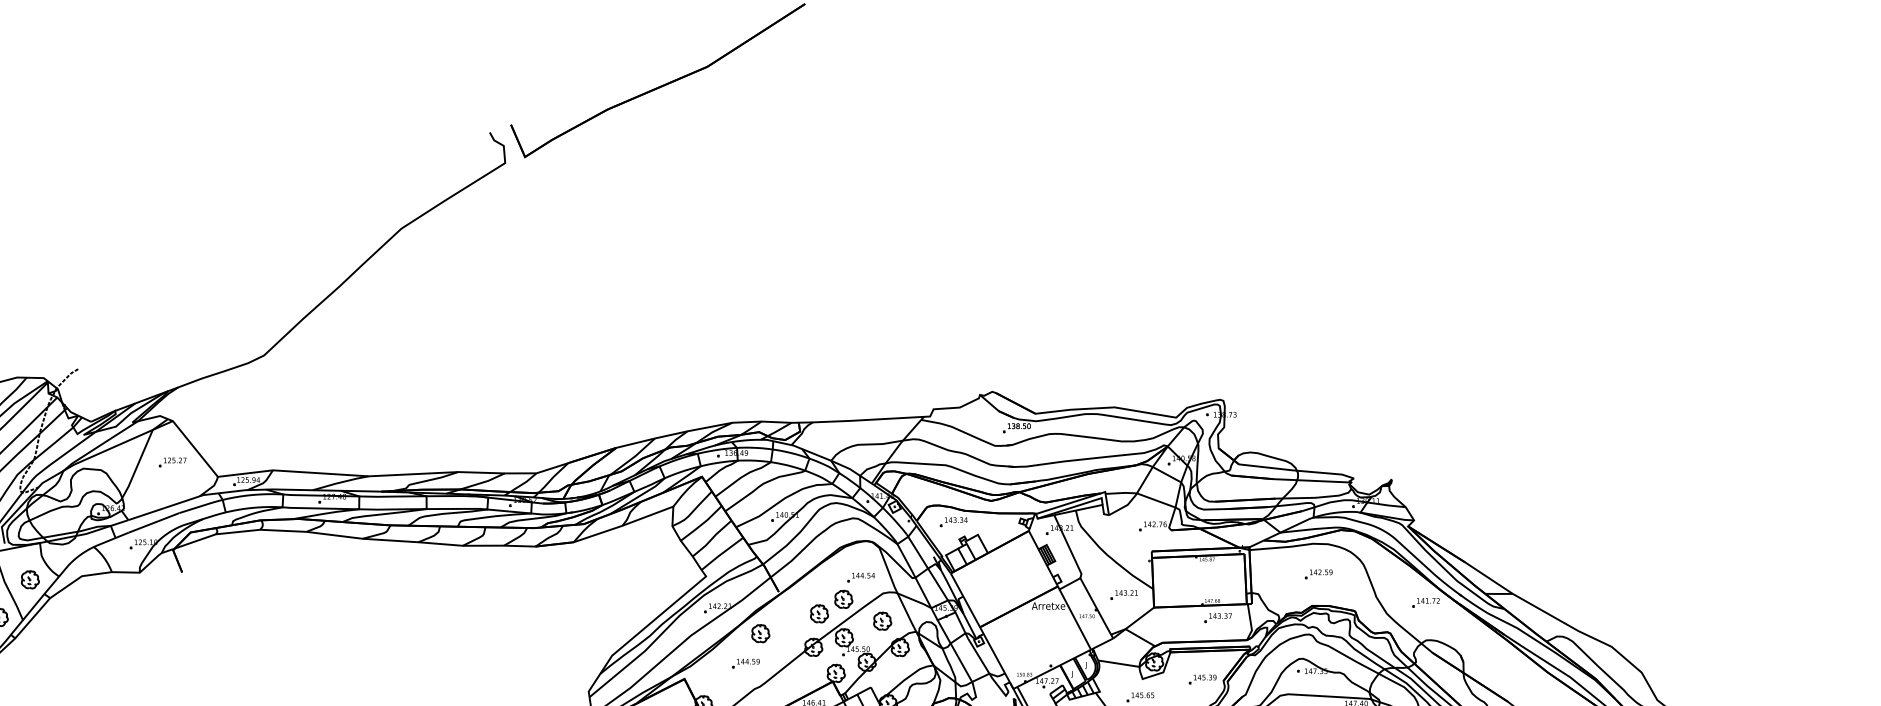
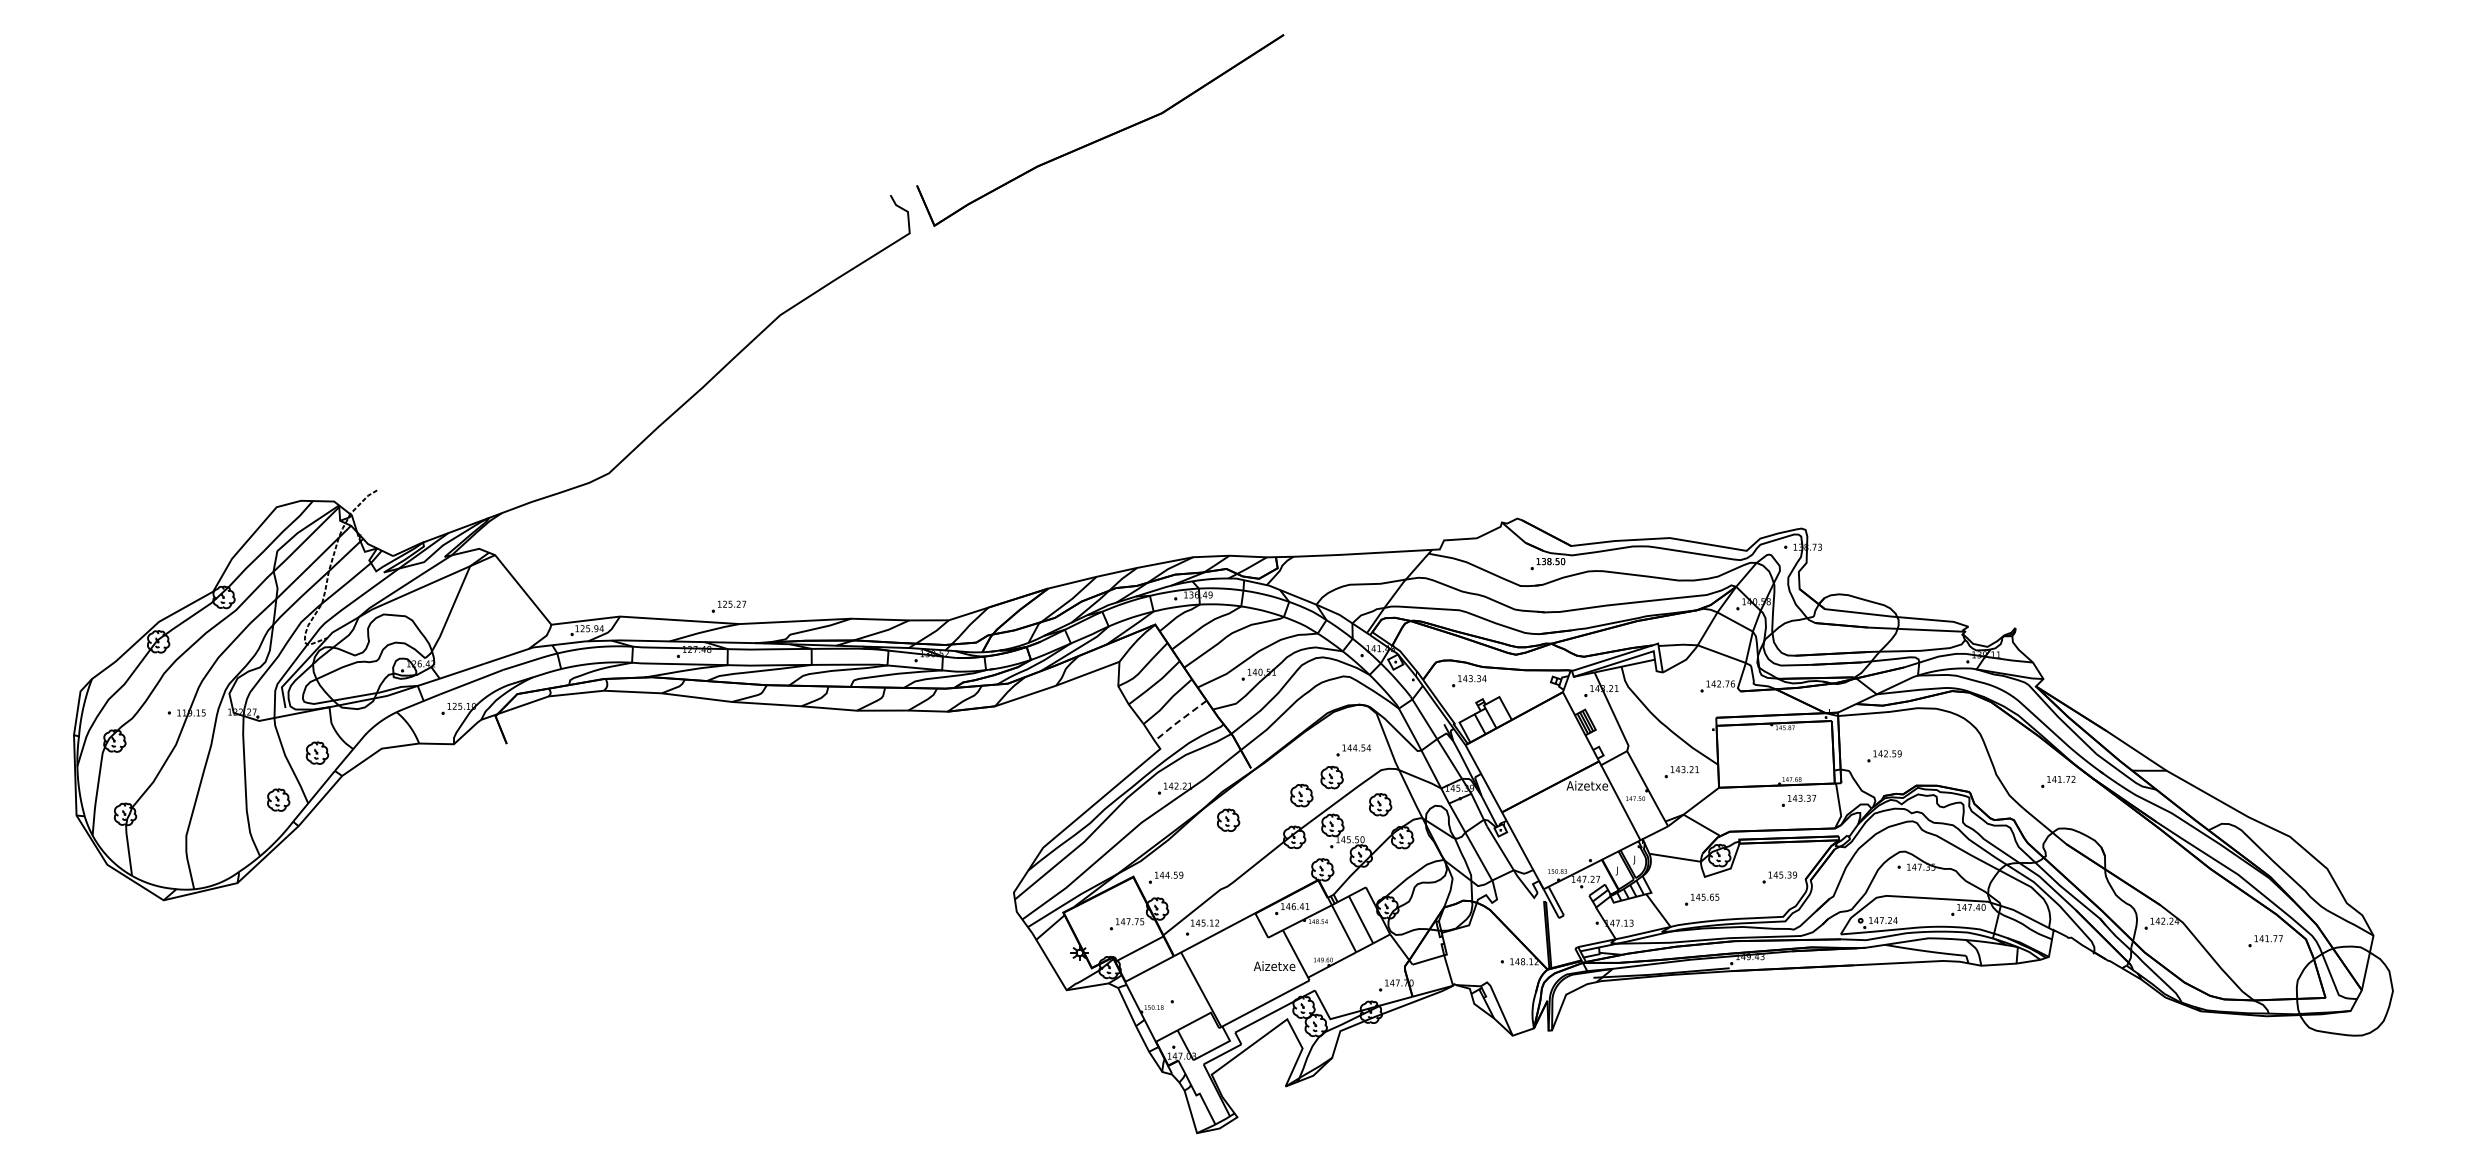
part: (172, 462) -> (728, 606), moved
line: (721, 553) -> (1179, 720), solid -> dashed
part: (1318, 574) -> (1884, 756), moved
text: (1051, 605) -> (1591, 785), Arretxe -> Aizetxe
part: (745, 663) -> (1165, 877), moved

